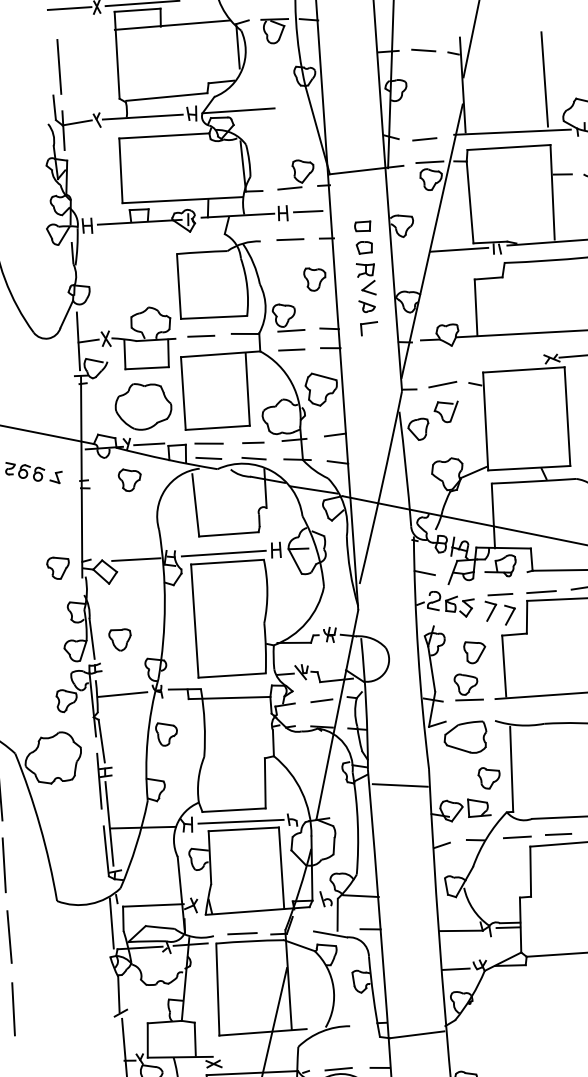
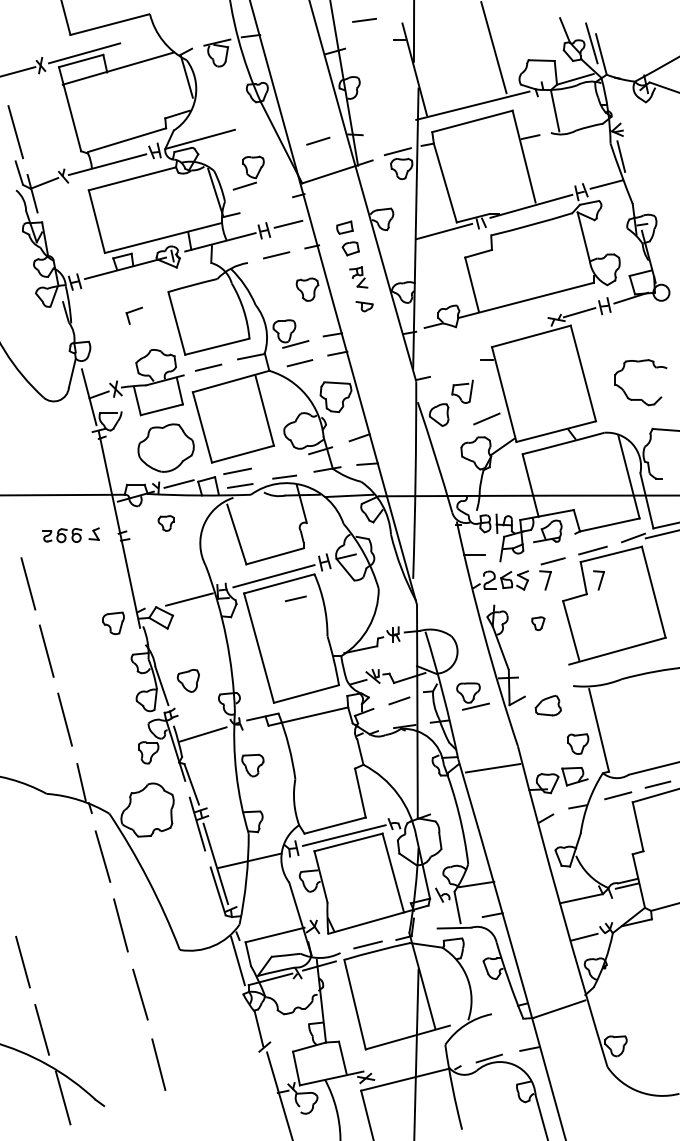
line: (423, 49) -> (364, 19), moved
line: (425, 138) -> (318, 140), moved
part: (296, 175) -> (248, 172), moved
part: (366, 277) -> (358, 277), size x0.7
part: (367, 327) -> (133, 315), moved
line: (442, 384) -> (486, 418), moved
line: (253, 442) -> (295, 598), moved
part: (128, 480) -> (165, 523), size x0.7
part: (507, 615) -> (598, 580), moved
part: (473, 652) -> (538, 623), size x0.6
part: (468, 689) -> (472, 696), moved
part: (467, 735) -> (548, 705), size x0.6

